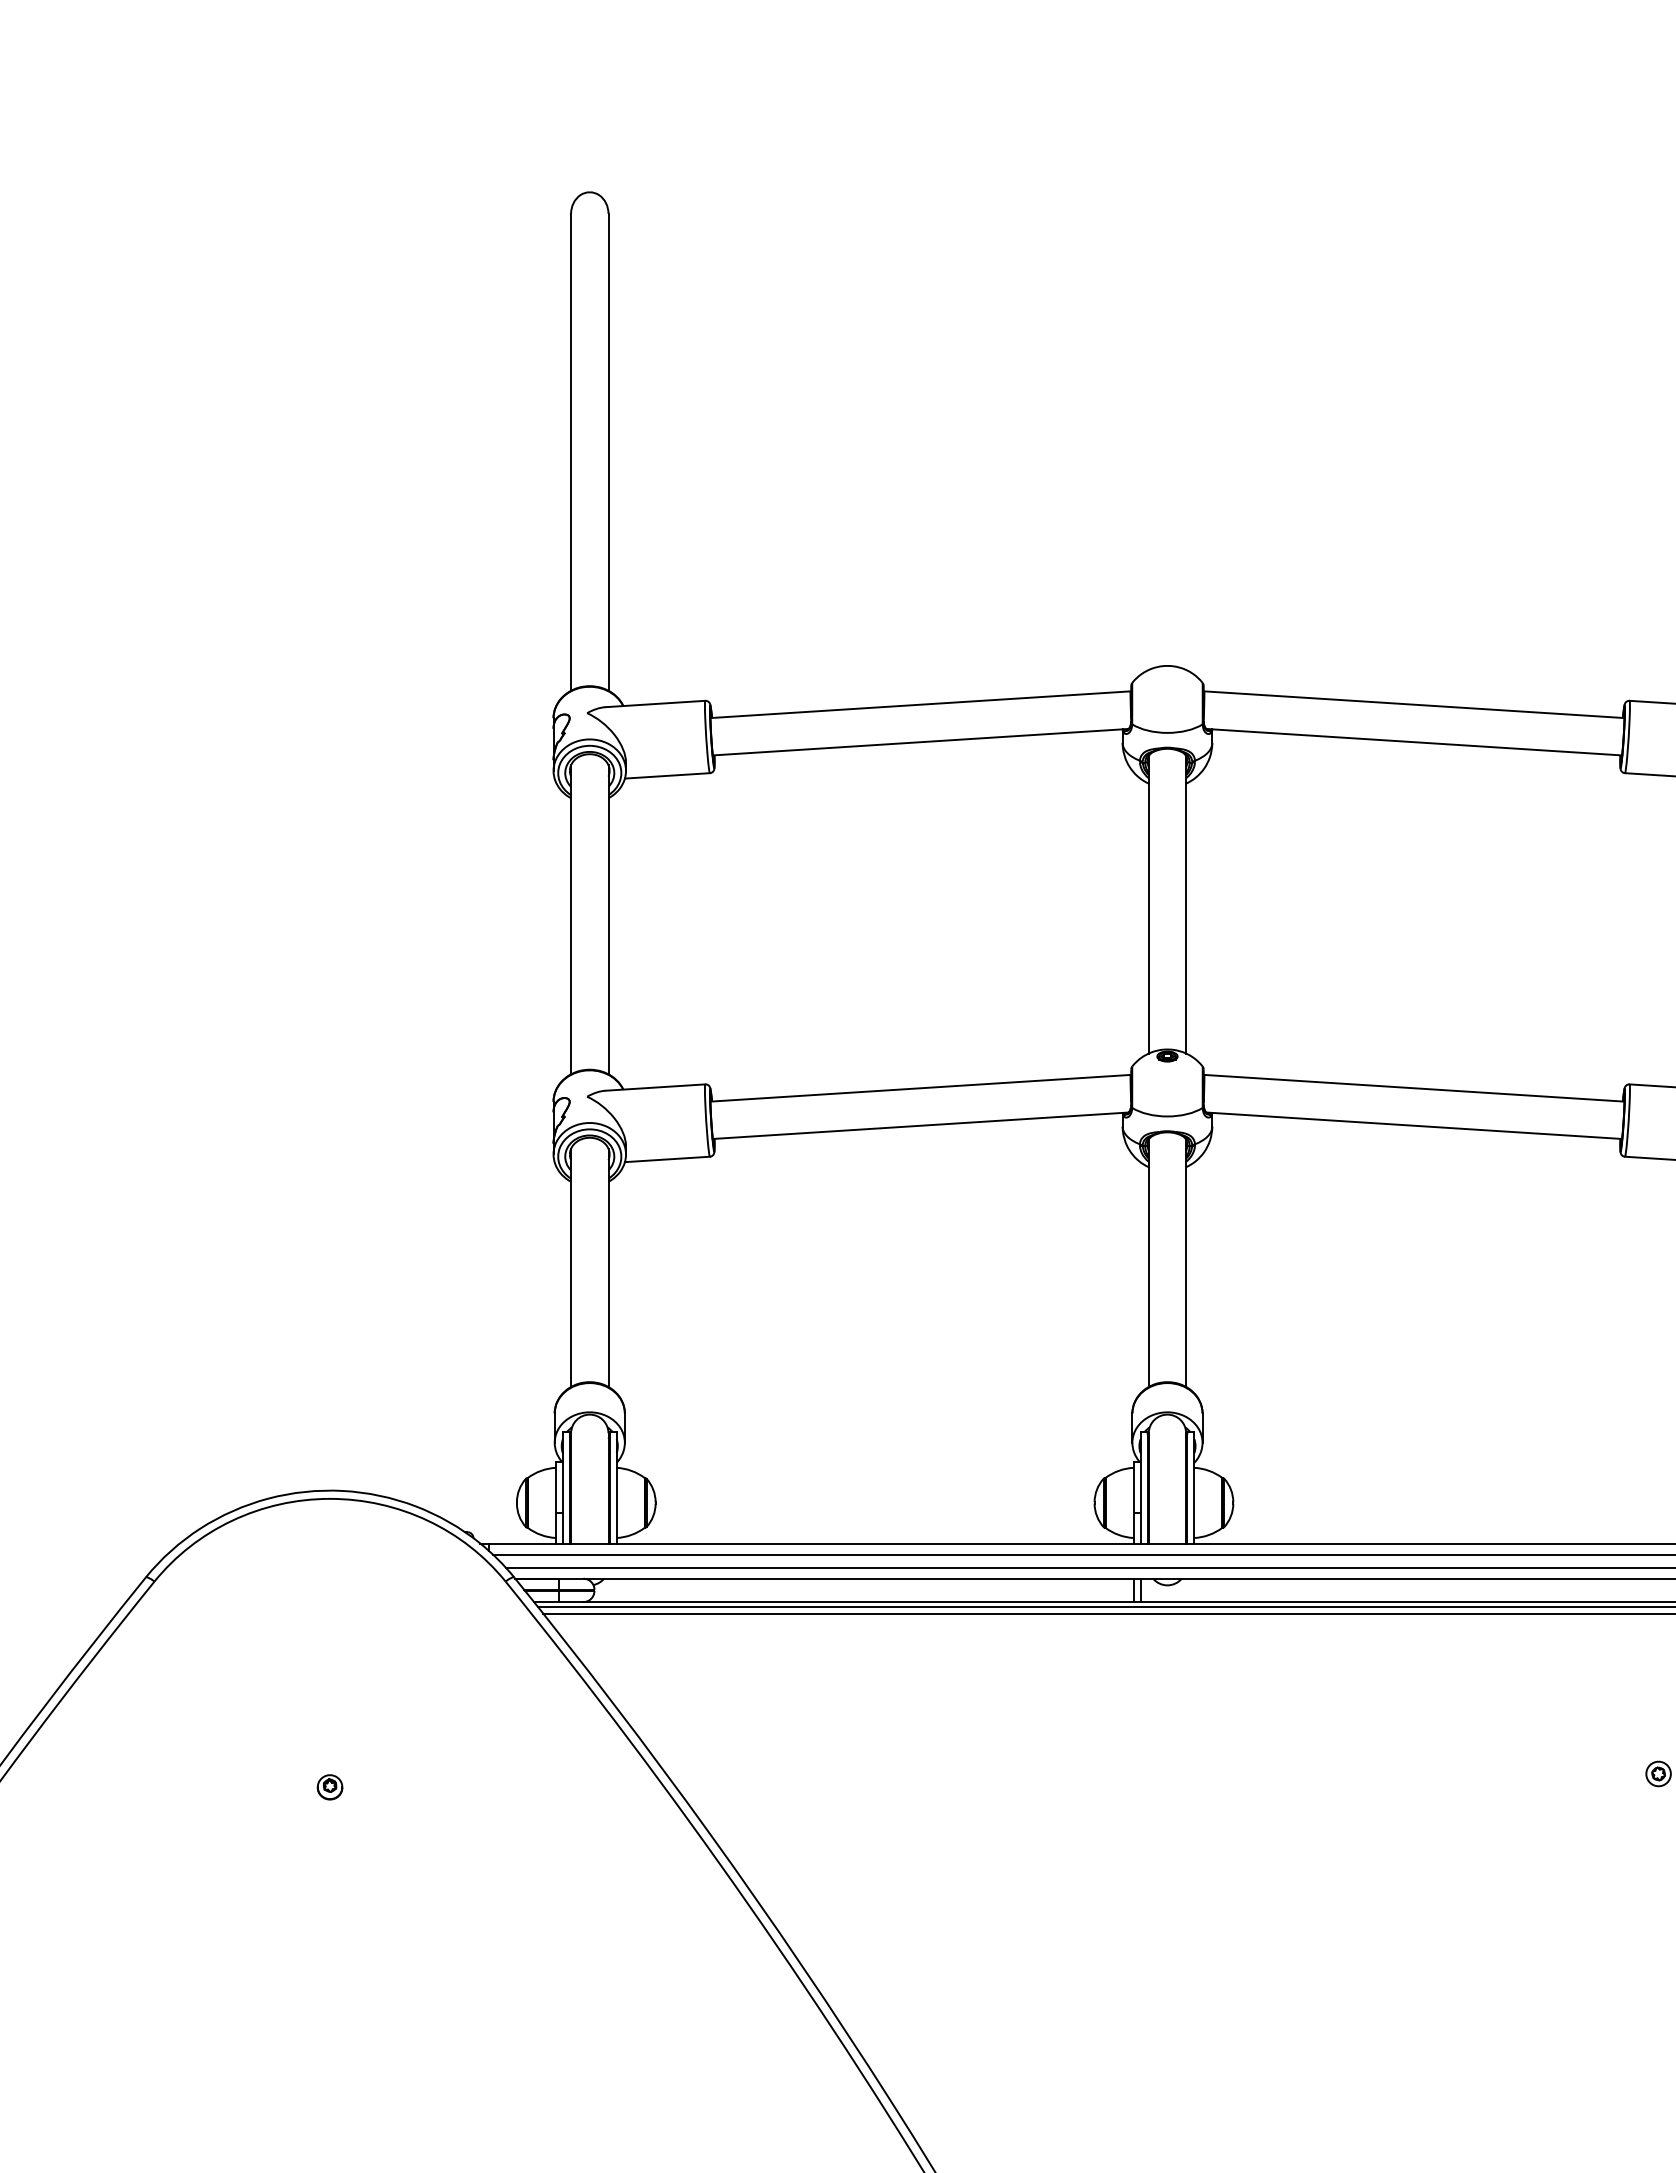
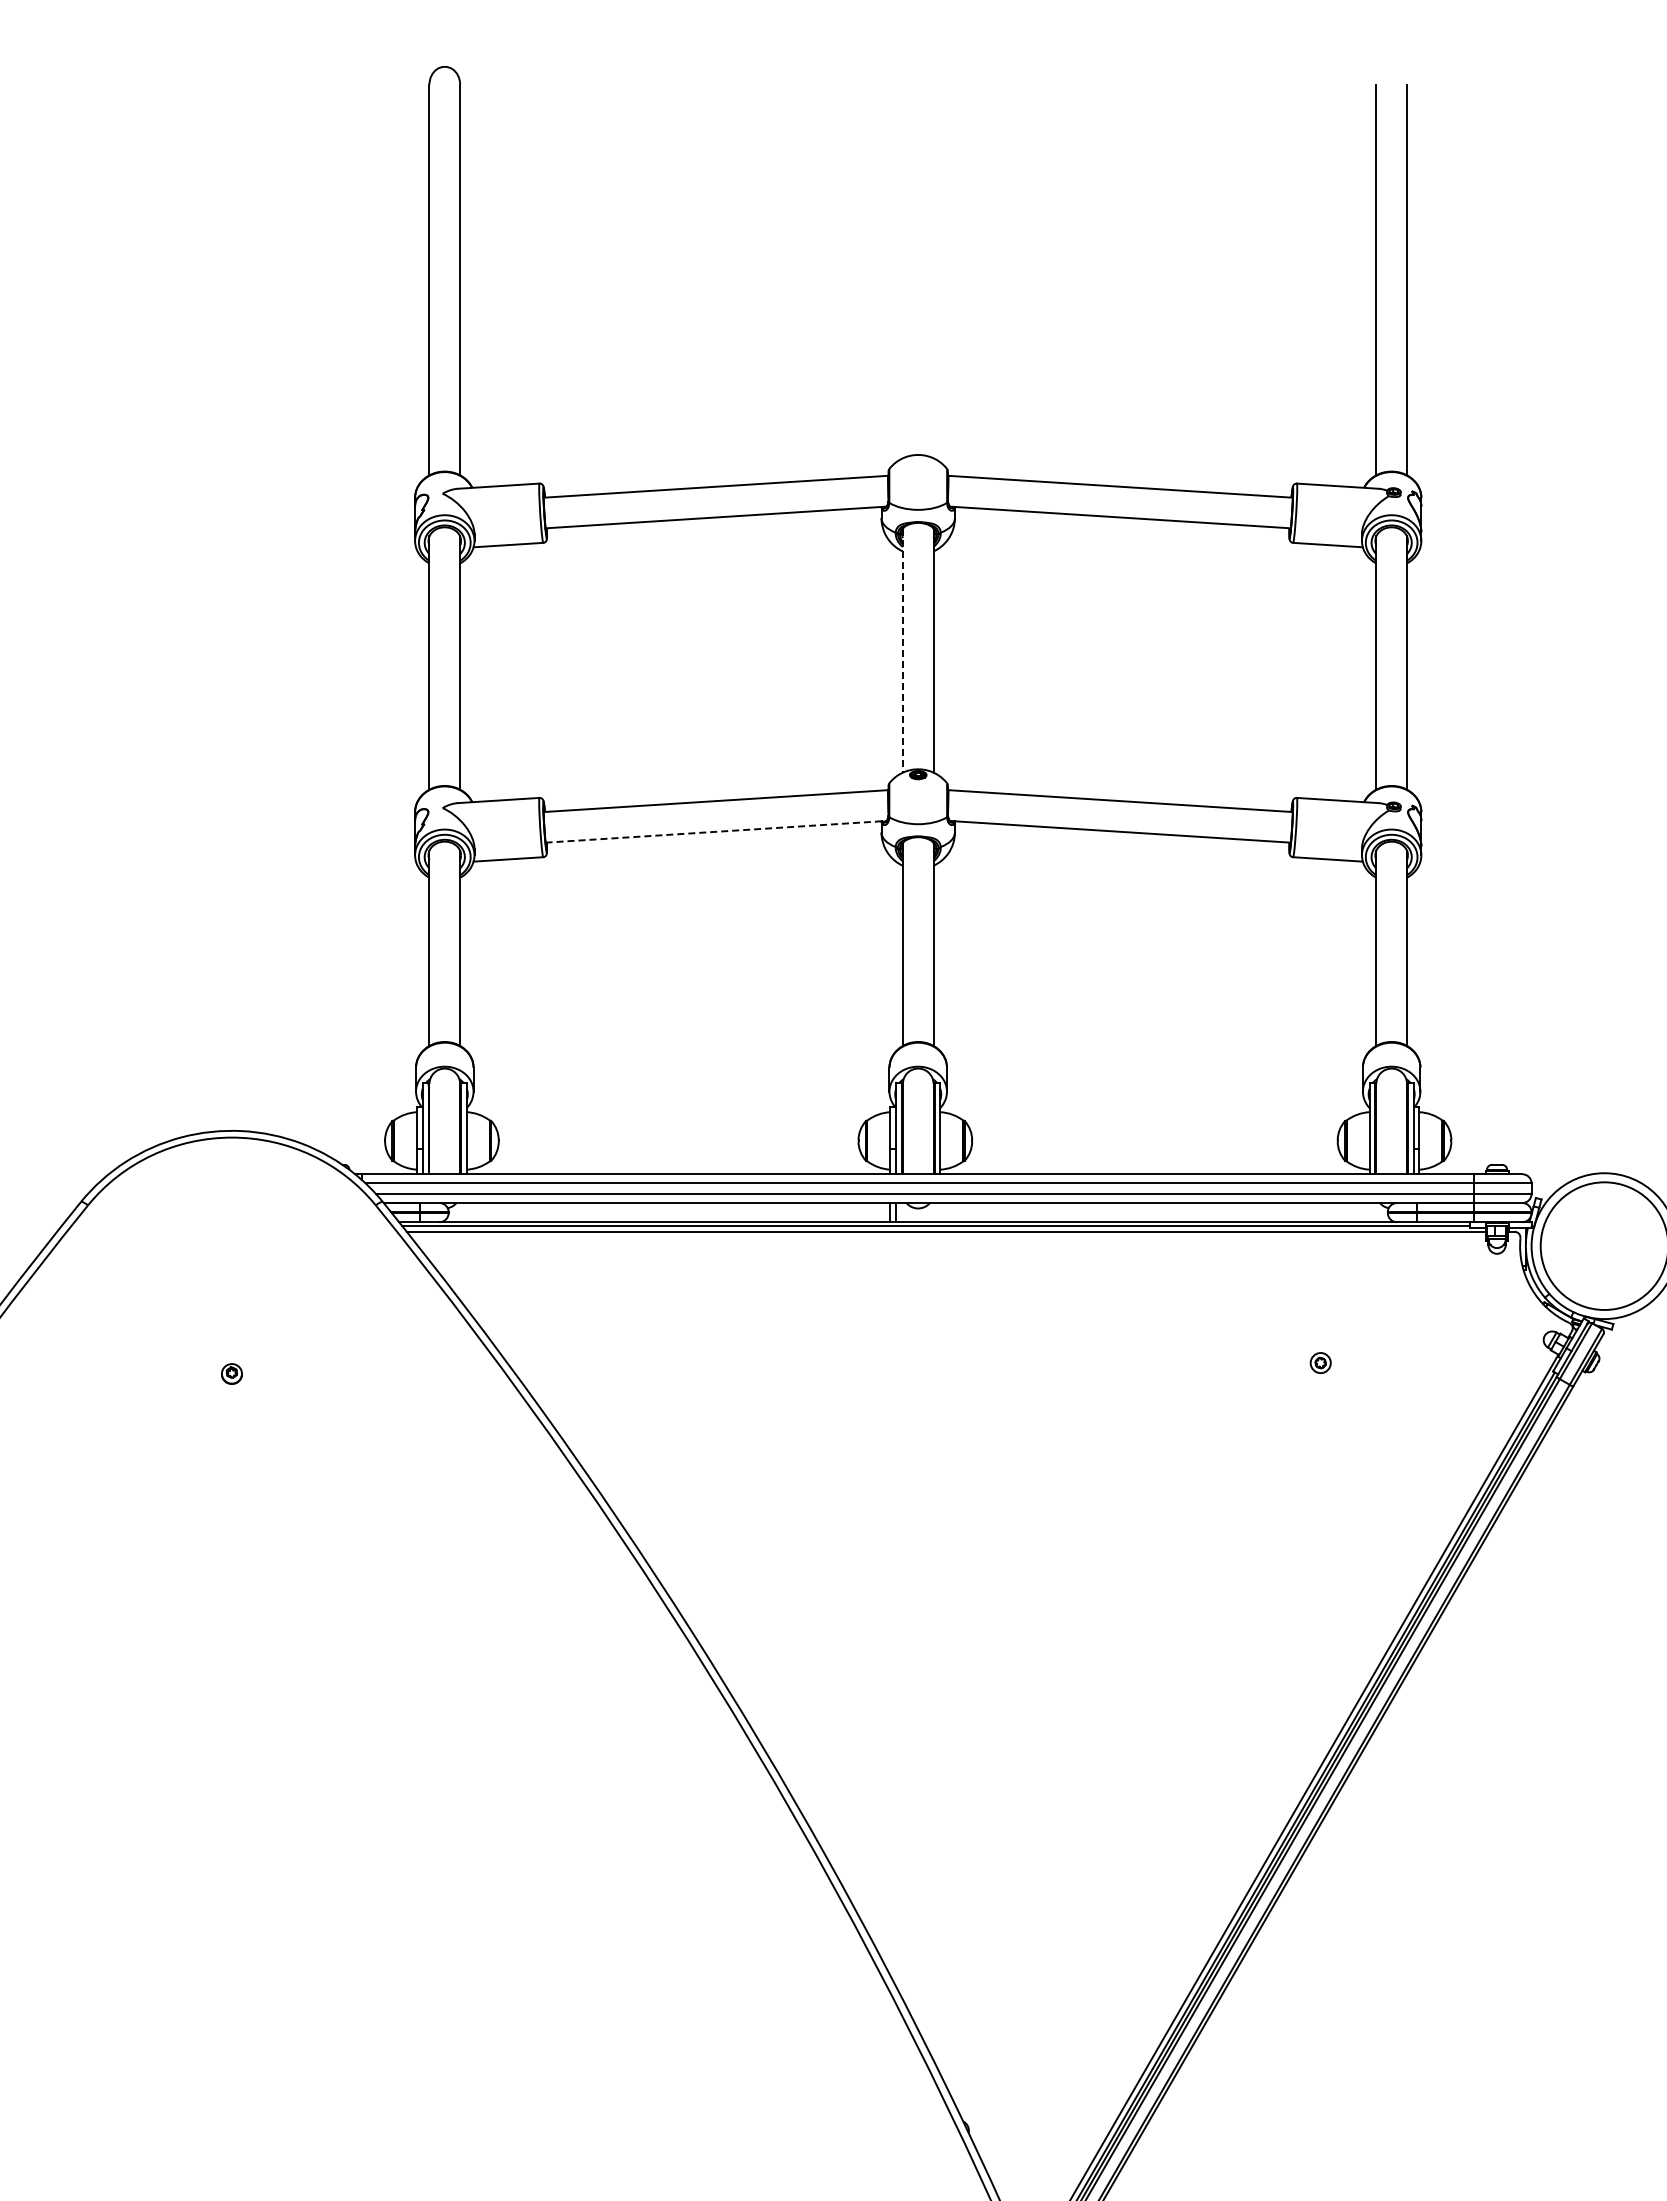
line: (1148, 904) -> (902, 650), solid -> dashed
line: (920, 1125) -> (715, 831), solid -> dashed

